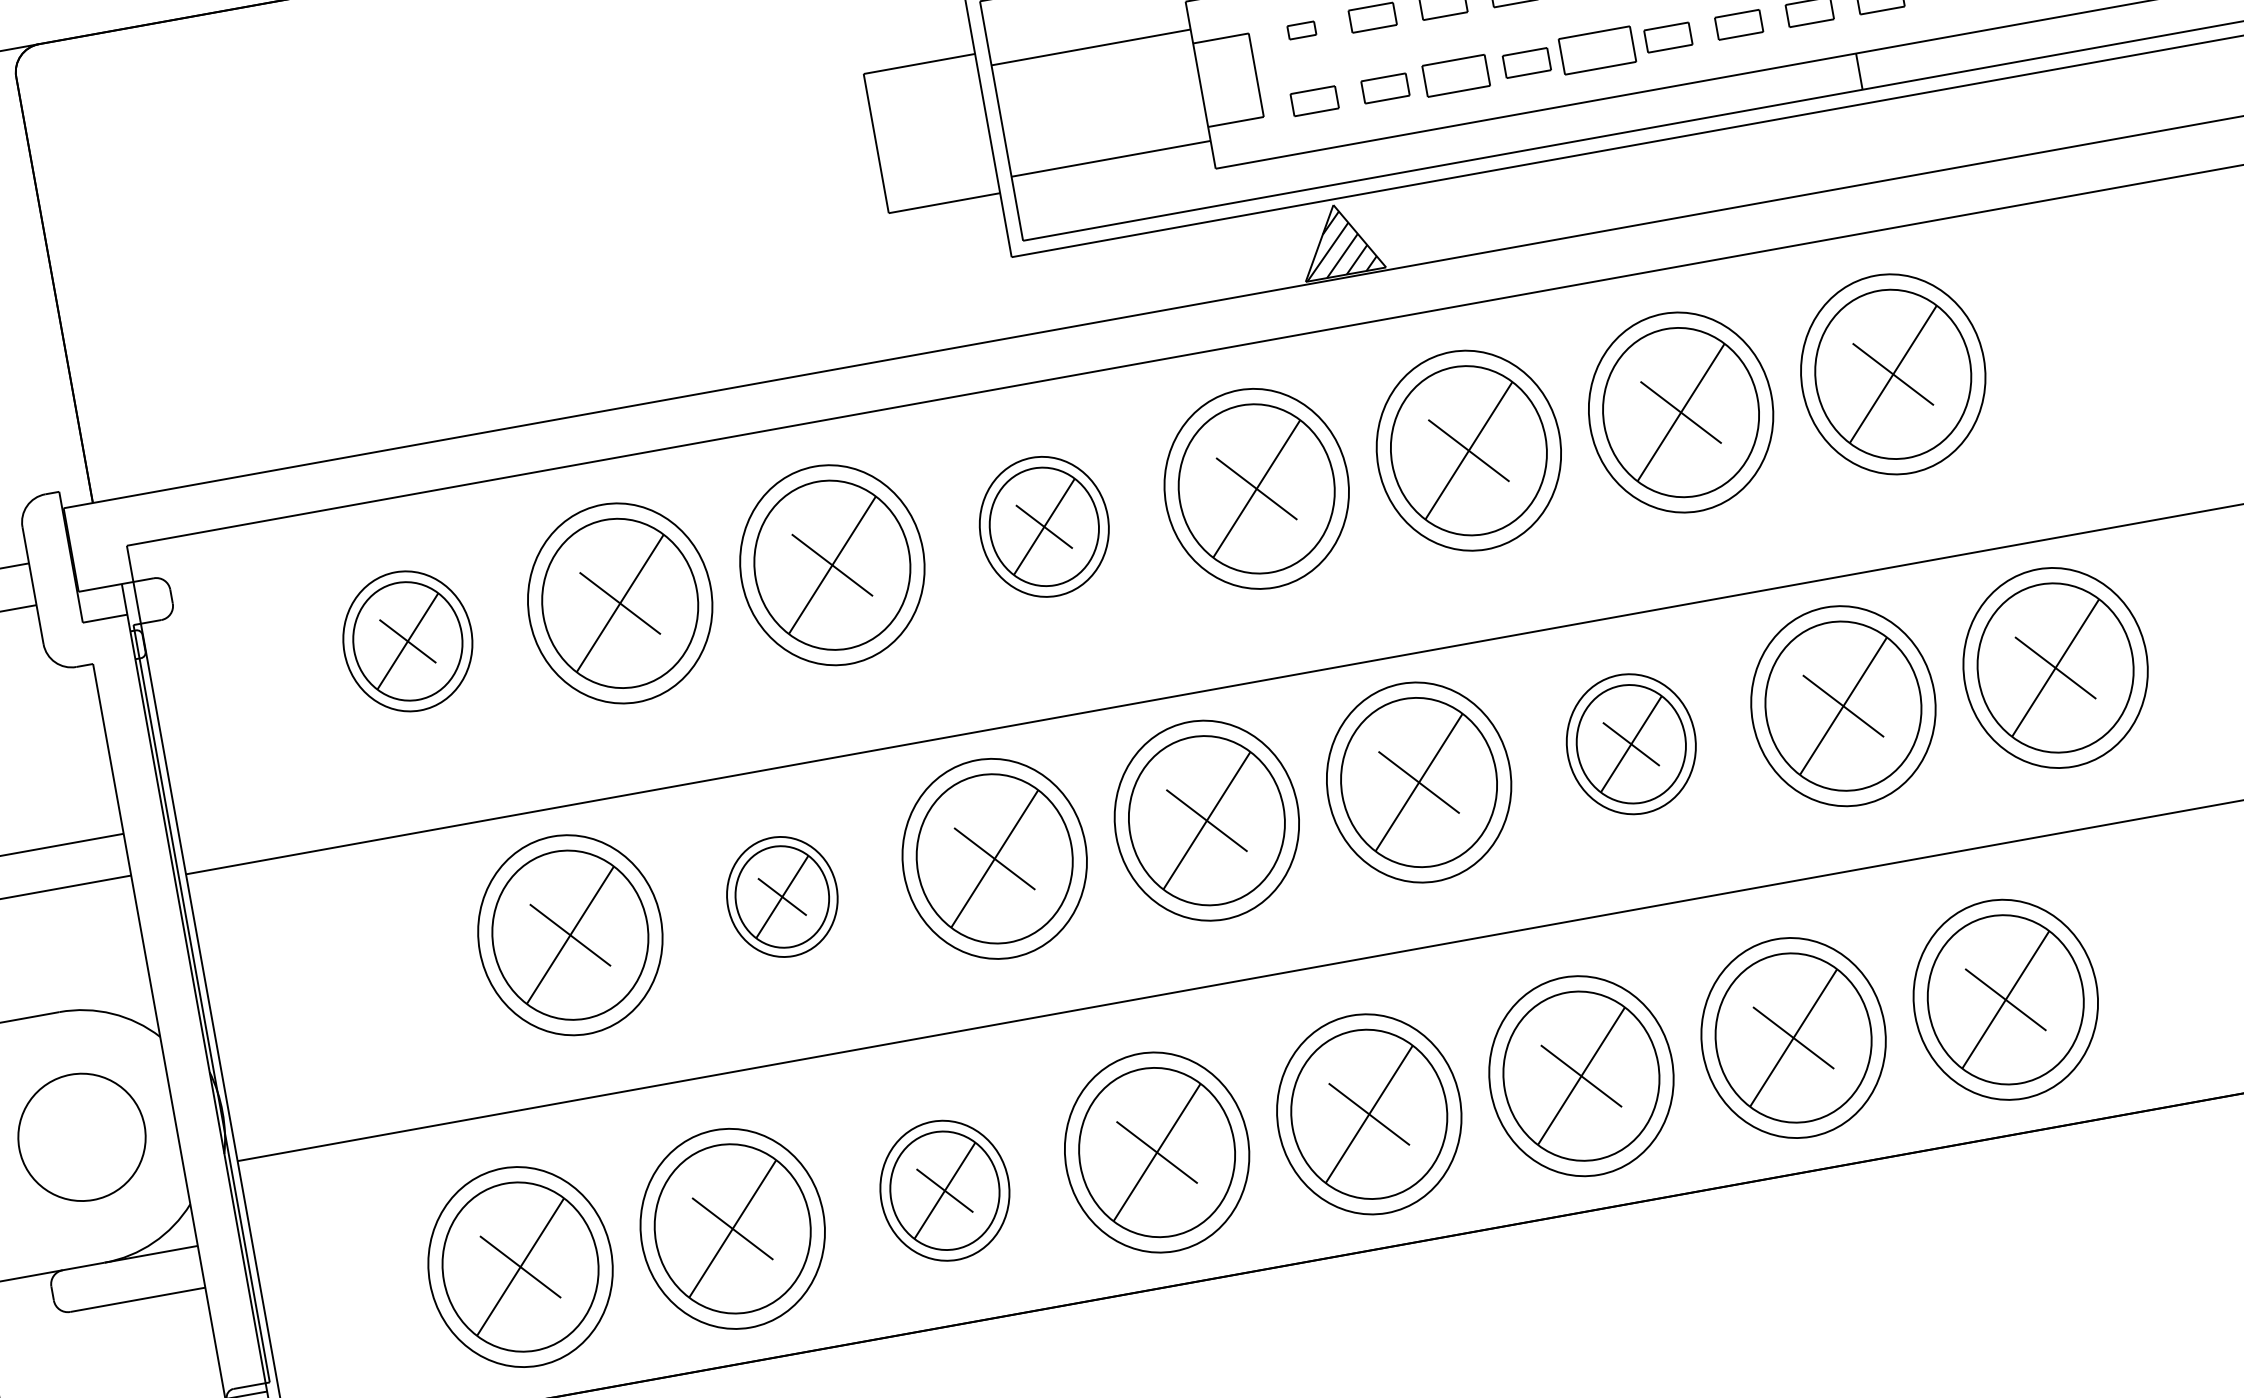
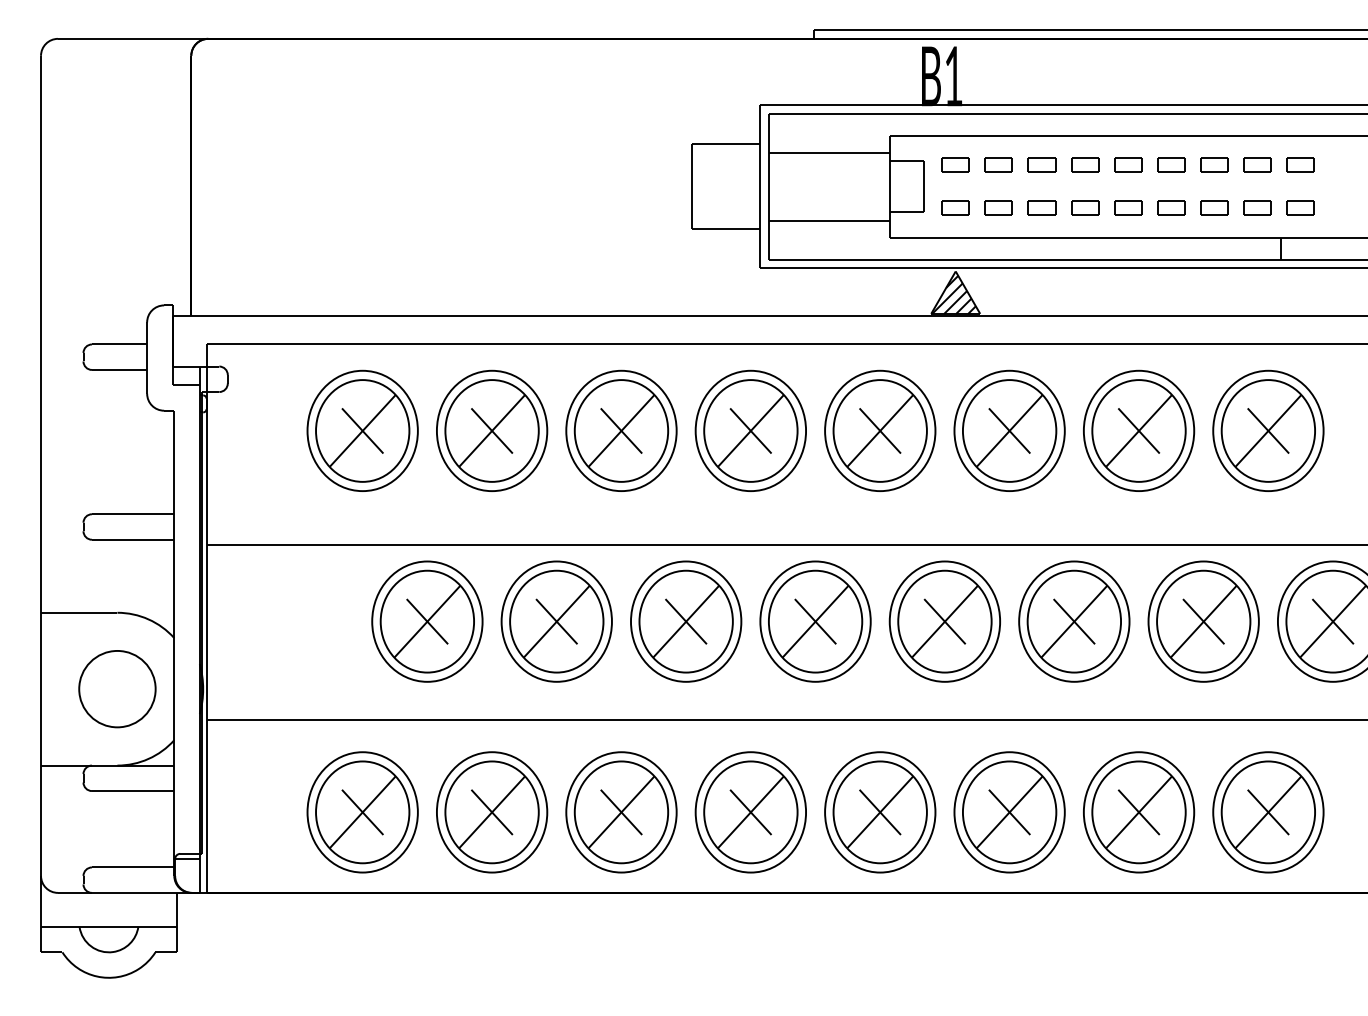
part: (1301, 29) -> (955, 164), size x1.67
part: (1597, 49) -> (1128, 207), size x0.62
part: (1455, 74) -> (1041, 207), size x0.71
part: (1043, 526) -> (750, 430), size x1.43
part: (407, 640) -> (362, 430), size x1.43
part: (1631, 744) -> (1074, 621), size x1.43
part: (782, 896) -> (556, 621), size x1.67
part: (944, 1190) -> (621, 812), size x1.43

